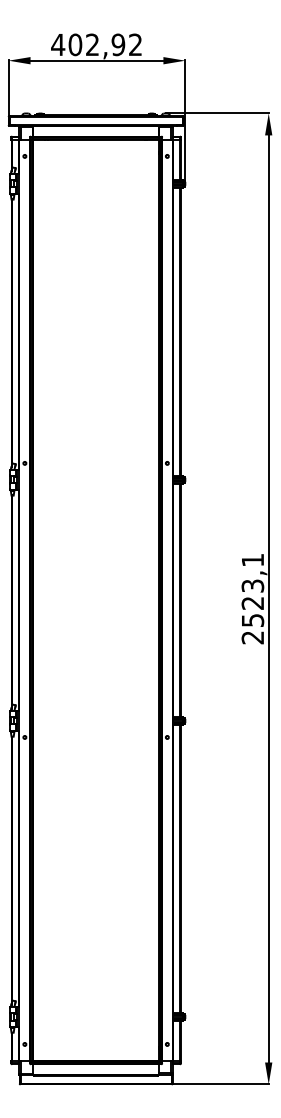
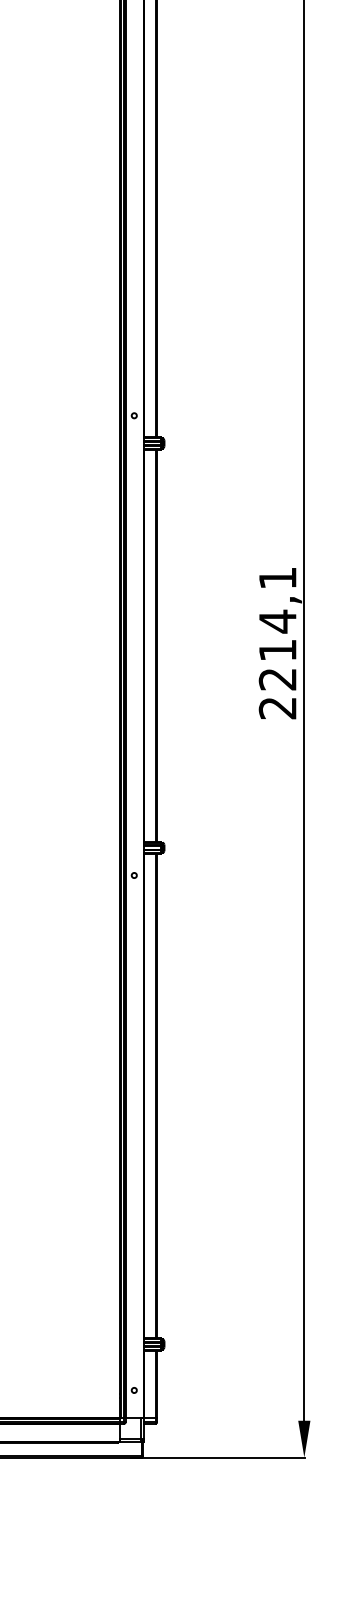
text: (252, 603) -> (277, 650), 2523,1 -> 2214,1

